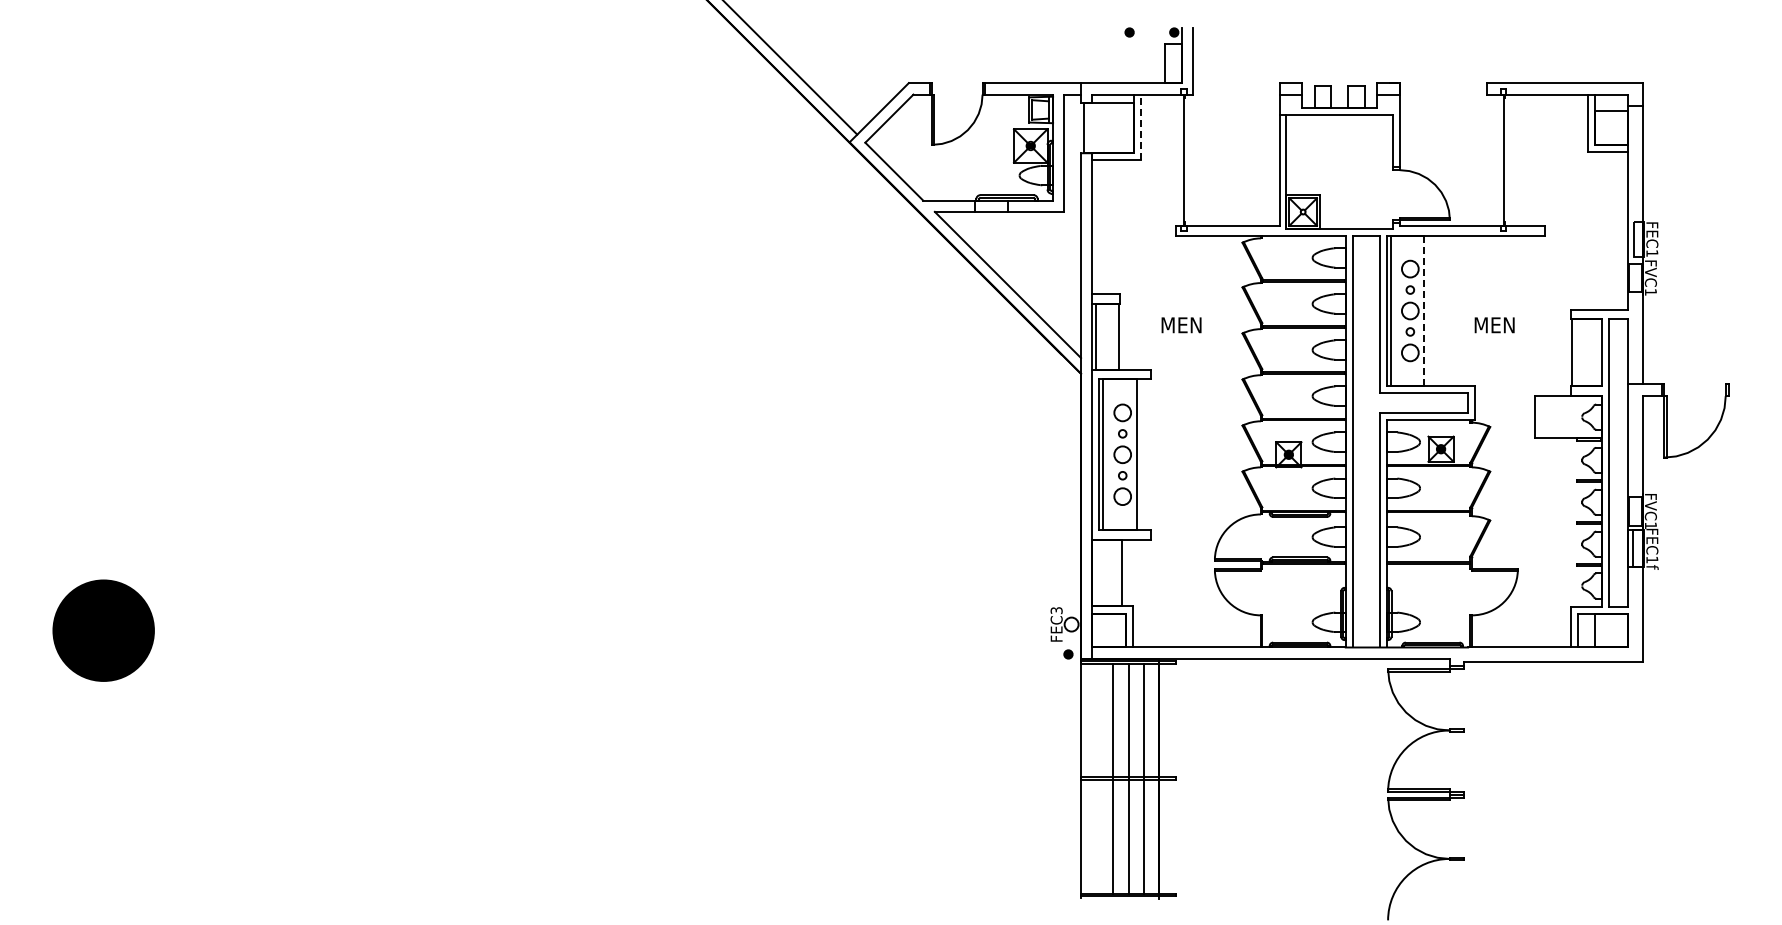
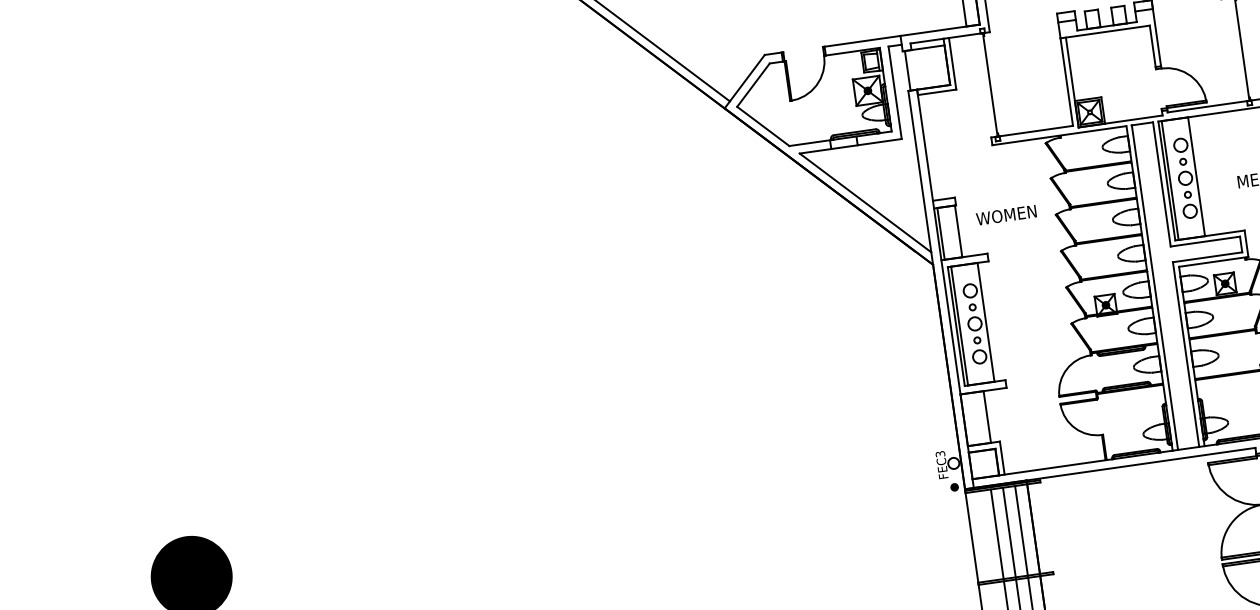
line: (1140, 127) -> (952, 63), dashed -> solid
line: (1424, 311) -> (1196, 177), dashed -> solid
text: (1180, 325) -> (1006, 215), MEN -> WOMEN

